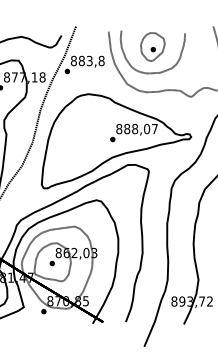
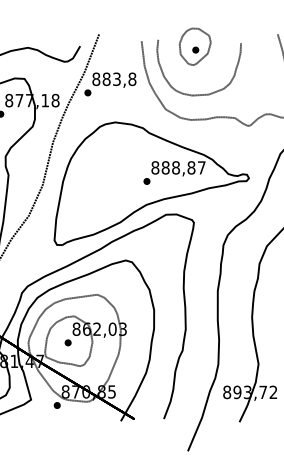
part: (152, 46) -> (194, 46), moved
text: (147, 128) -> (192, 167), 888,07 -> 888,87

